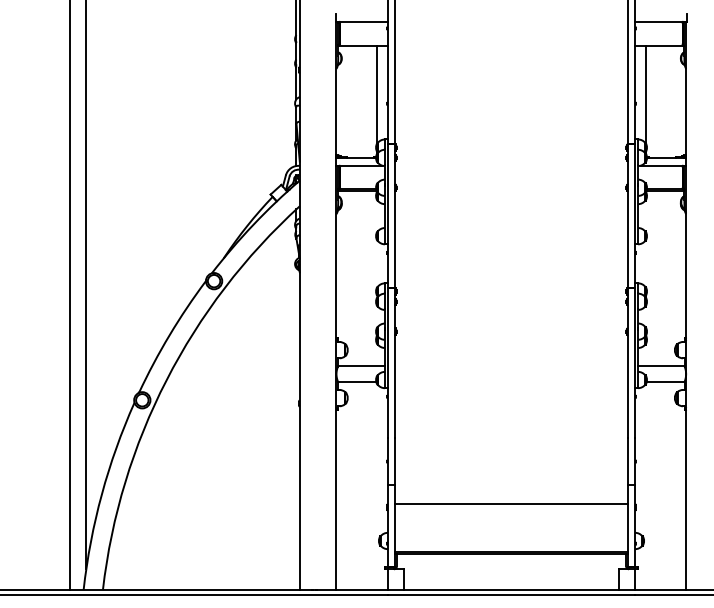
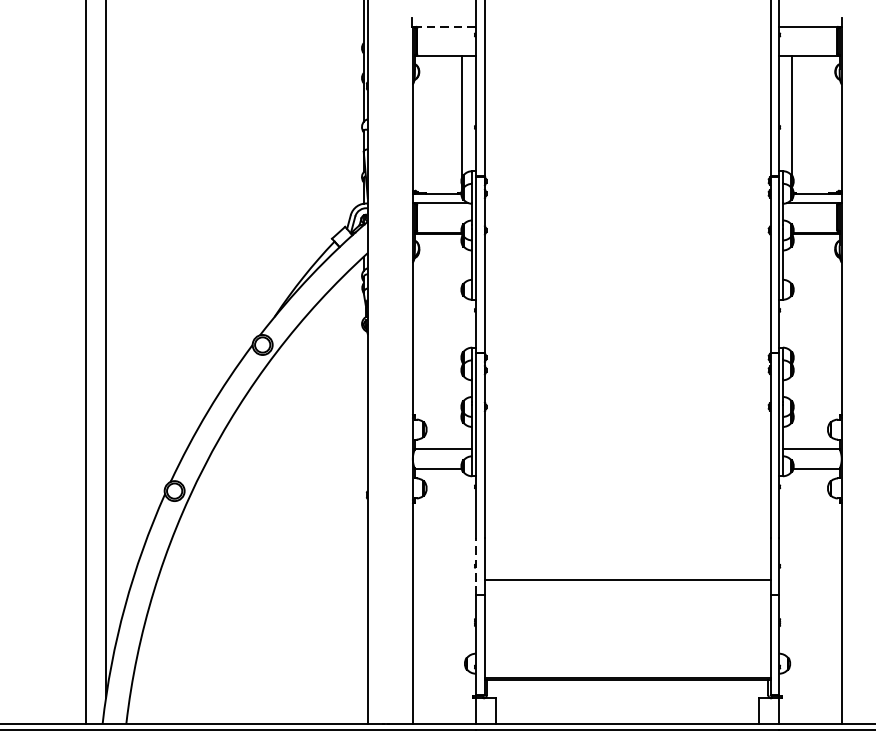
line: (363, 21) -> (445, 26), solid -> dashed
line: (387, 461) -> (475, 566), solid -> dashed
line: (511, 503) -> (627, 579), moved

